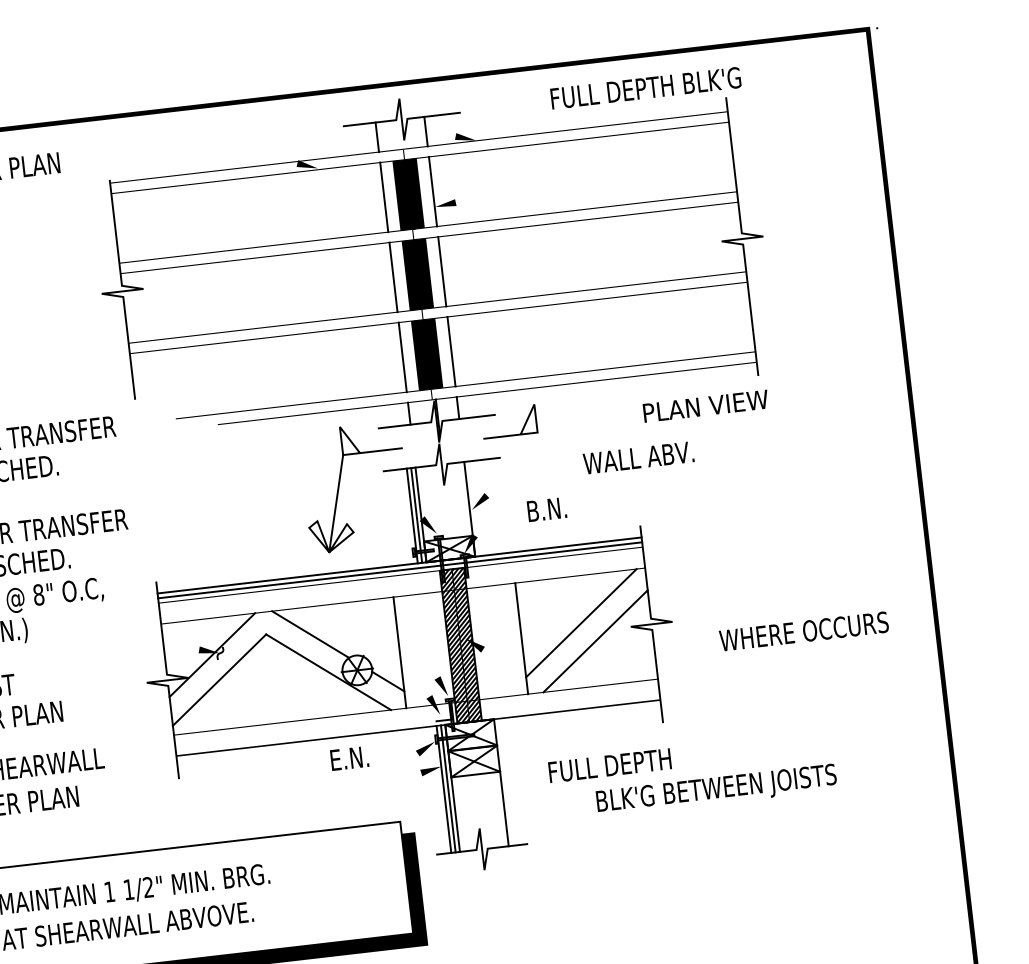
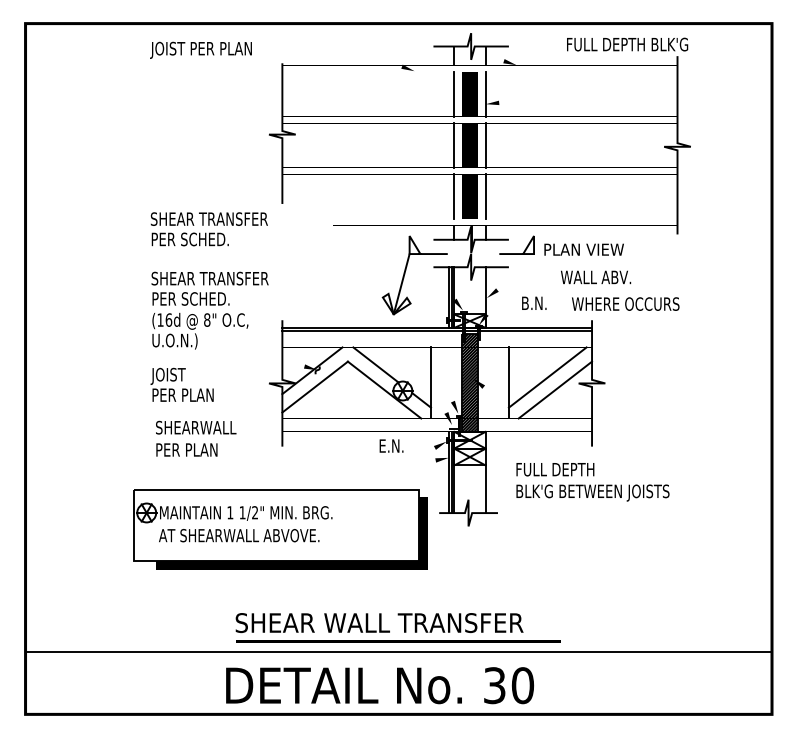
text: (704, 406) -> (583, 249), moved
text: (803, 630) -> (625, 303), moved
text: (715, 789) -> (592, 492), moved

